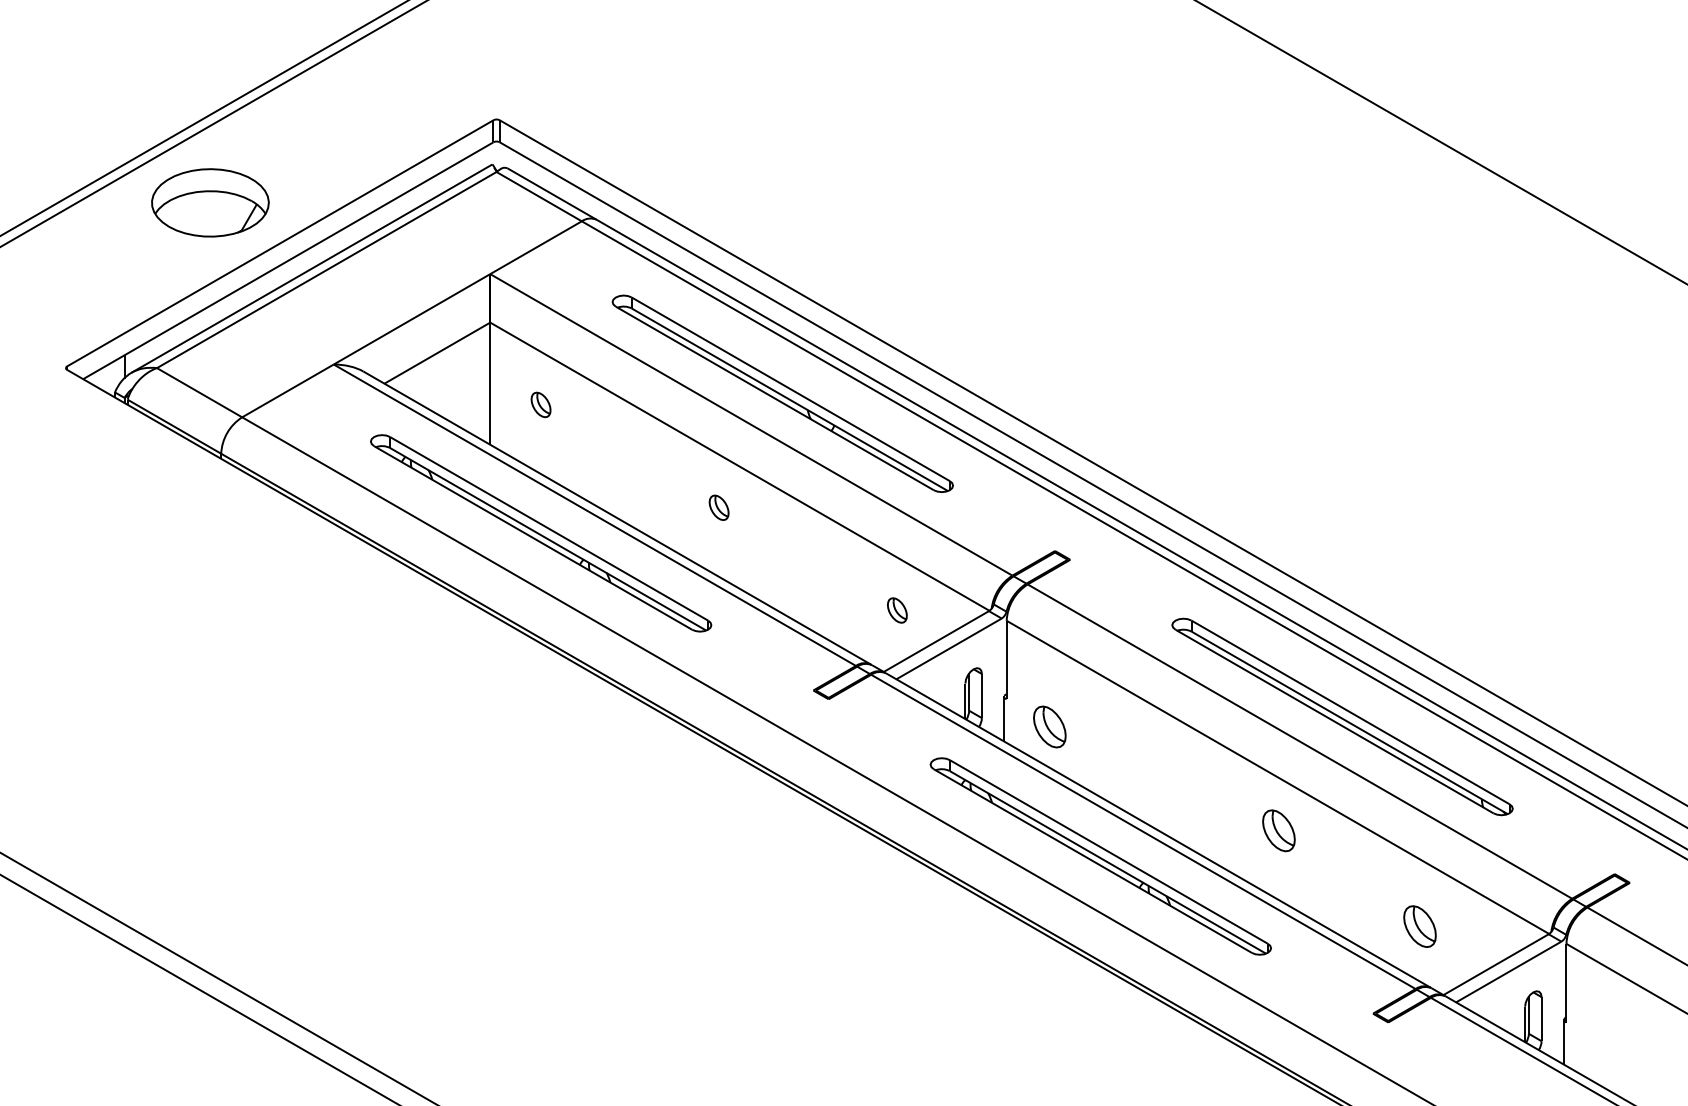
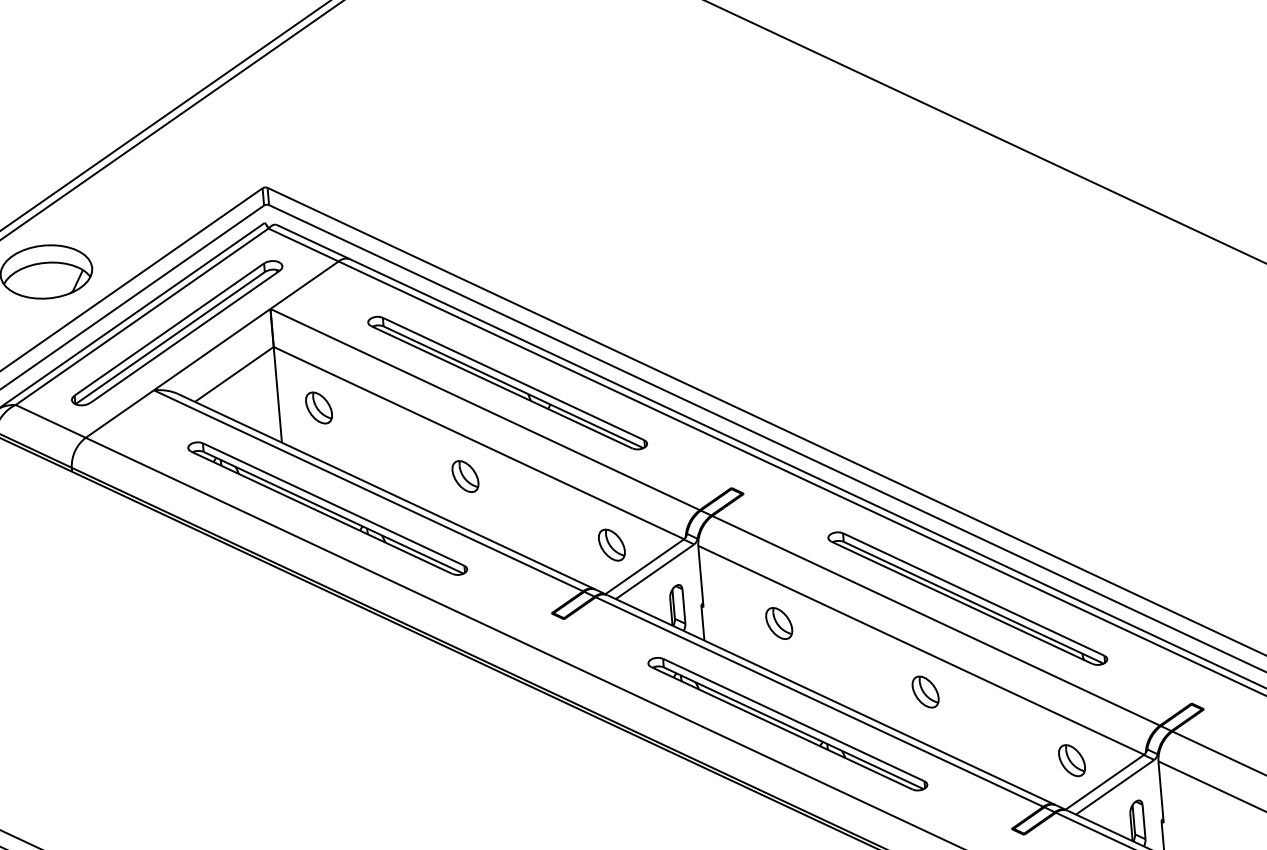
part: (368, 294) -> (176, 333), added
part: (540, 404) -> (318, 407), size x1.67
part: (718, 507) -> (464, 476), size x1.67
part: (897, 610) -> (612, 545), size x1.67
part: (1049, 726) -> (778, 623), moved
part: (1419, 926) -> (1071, 760), moved

